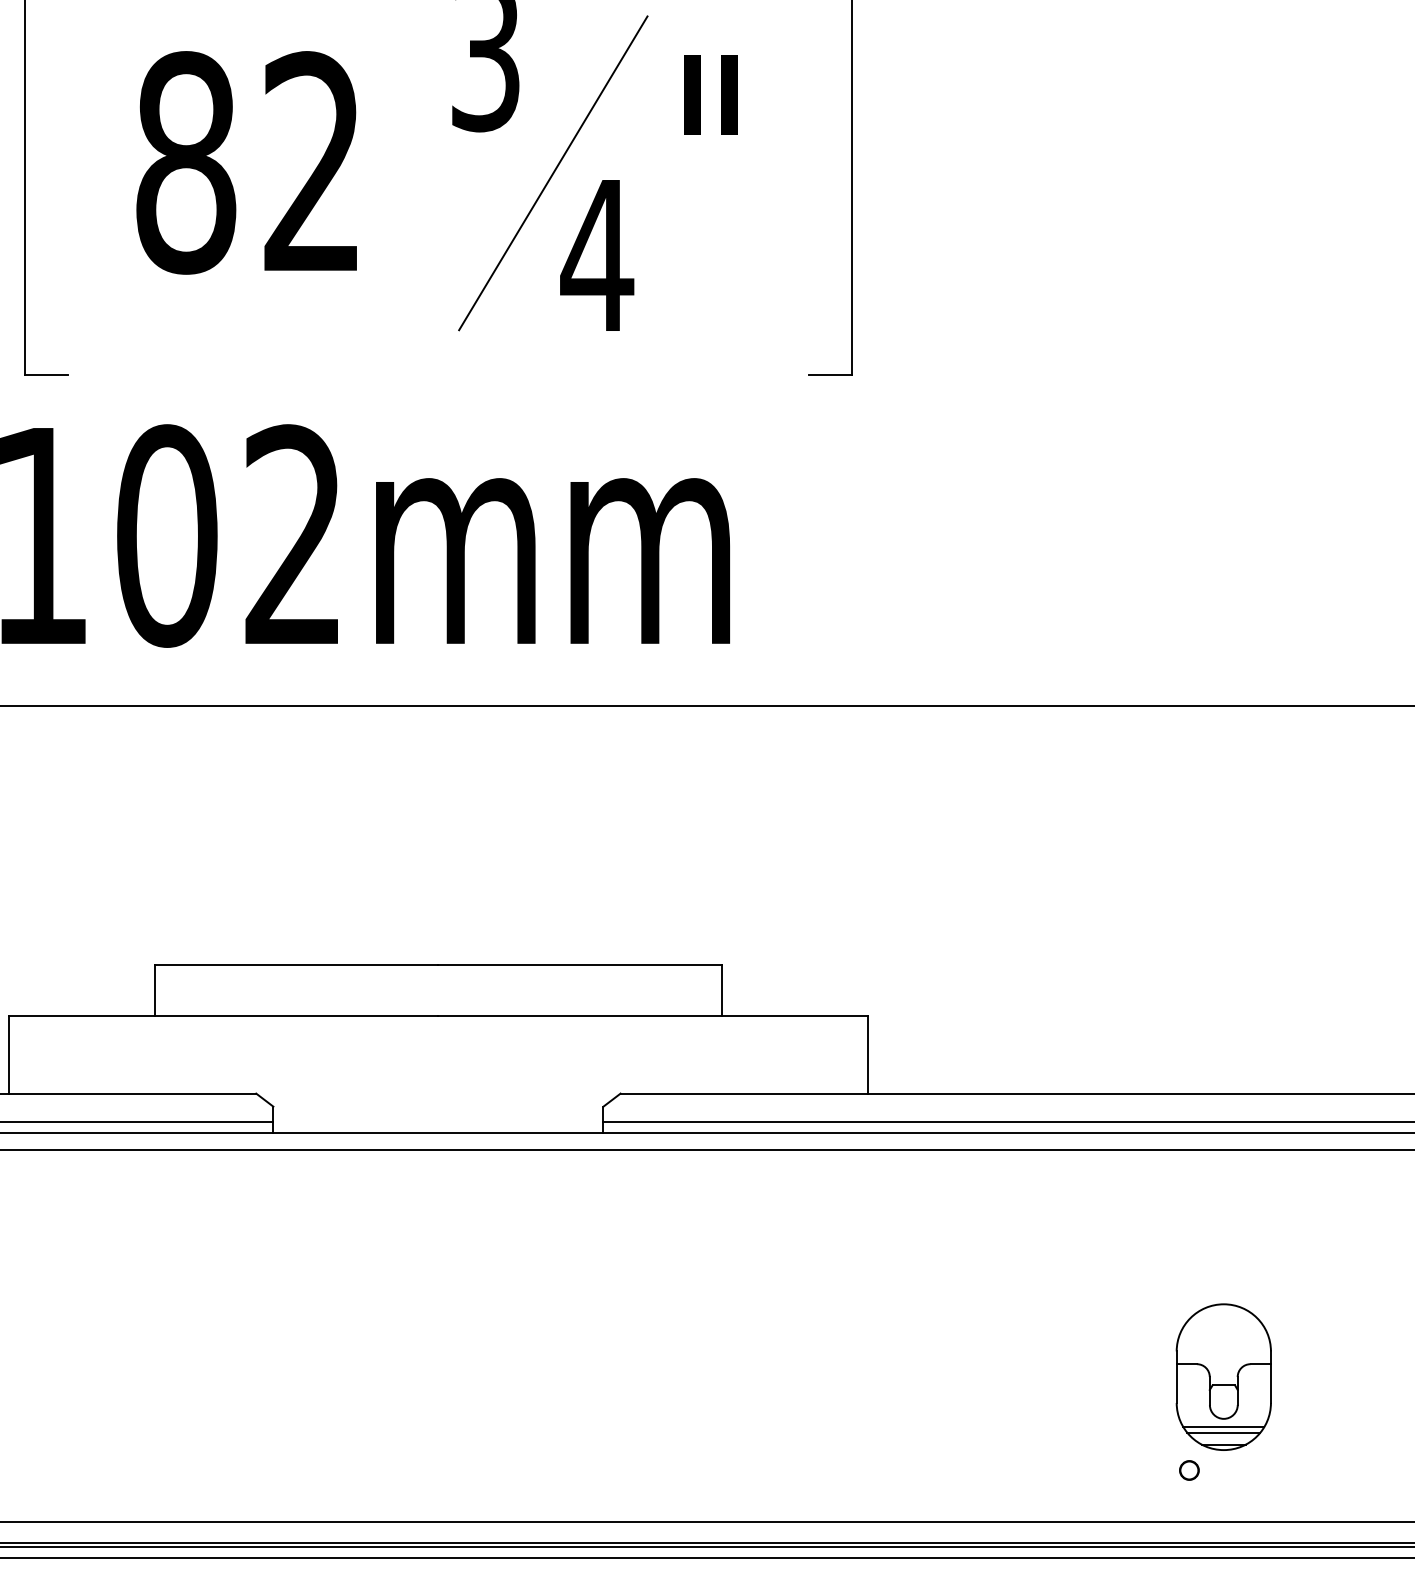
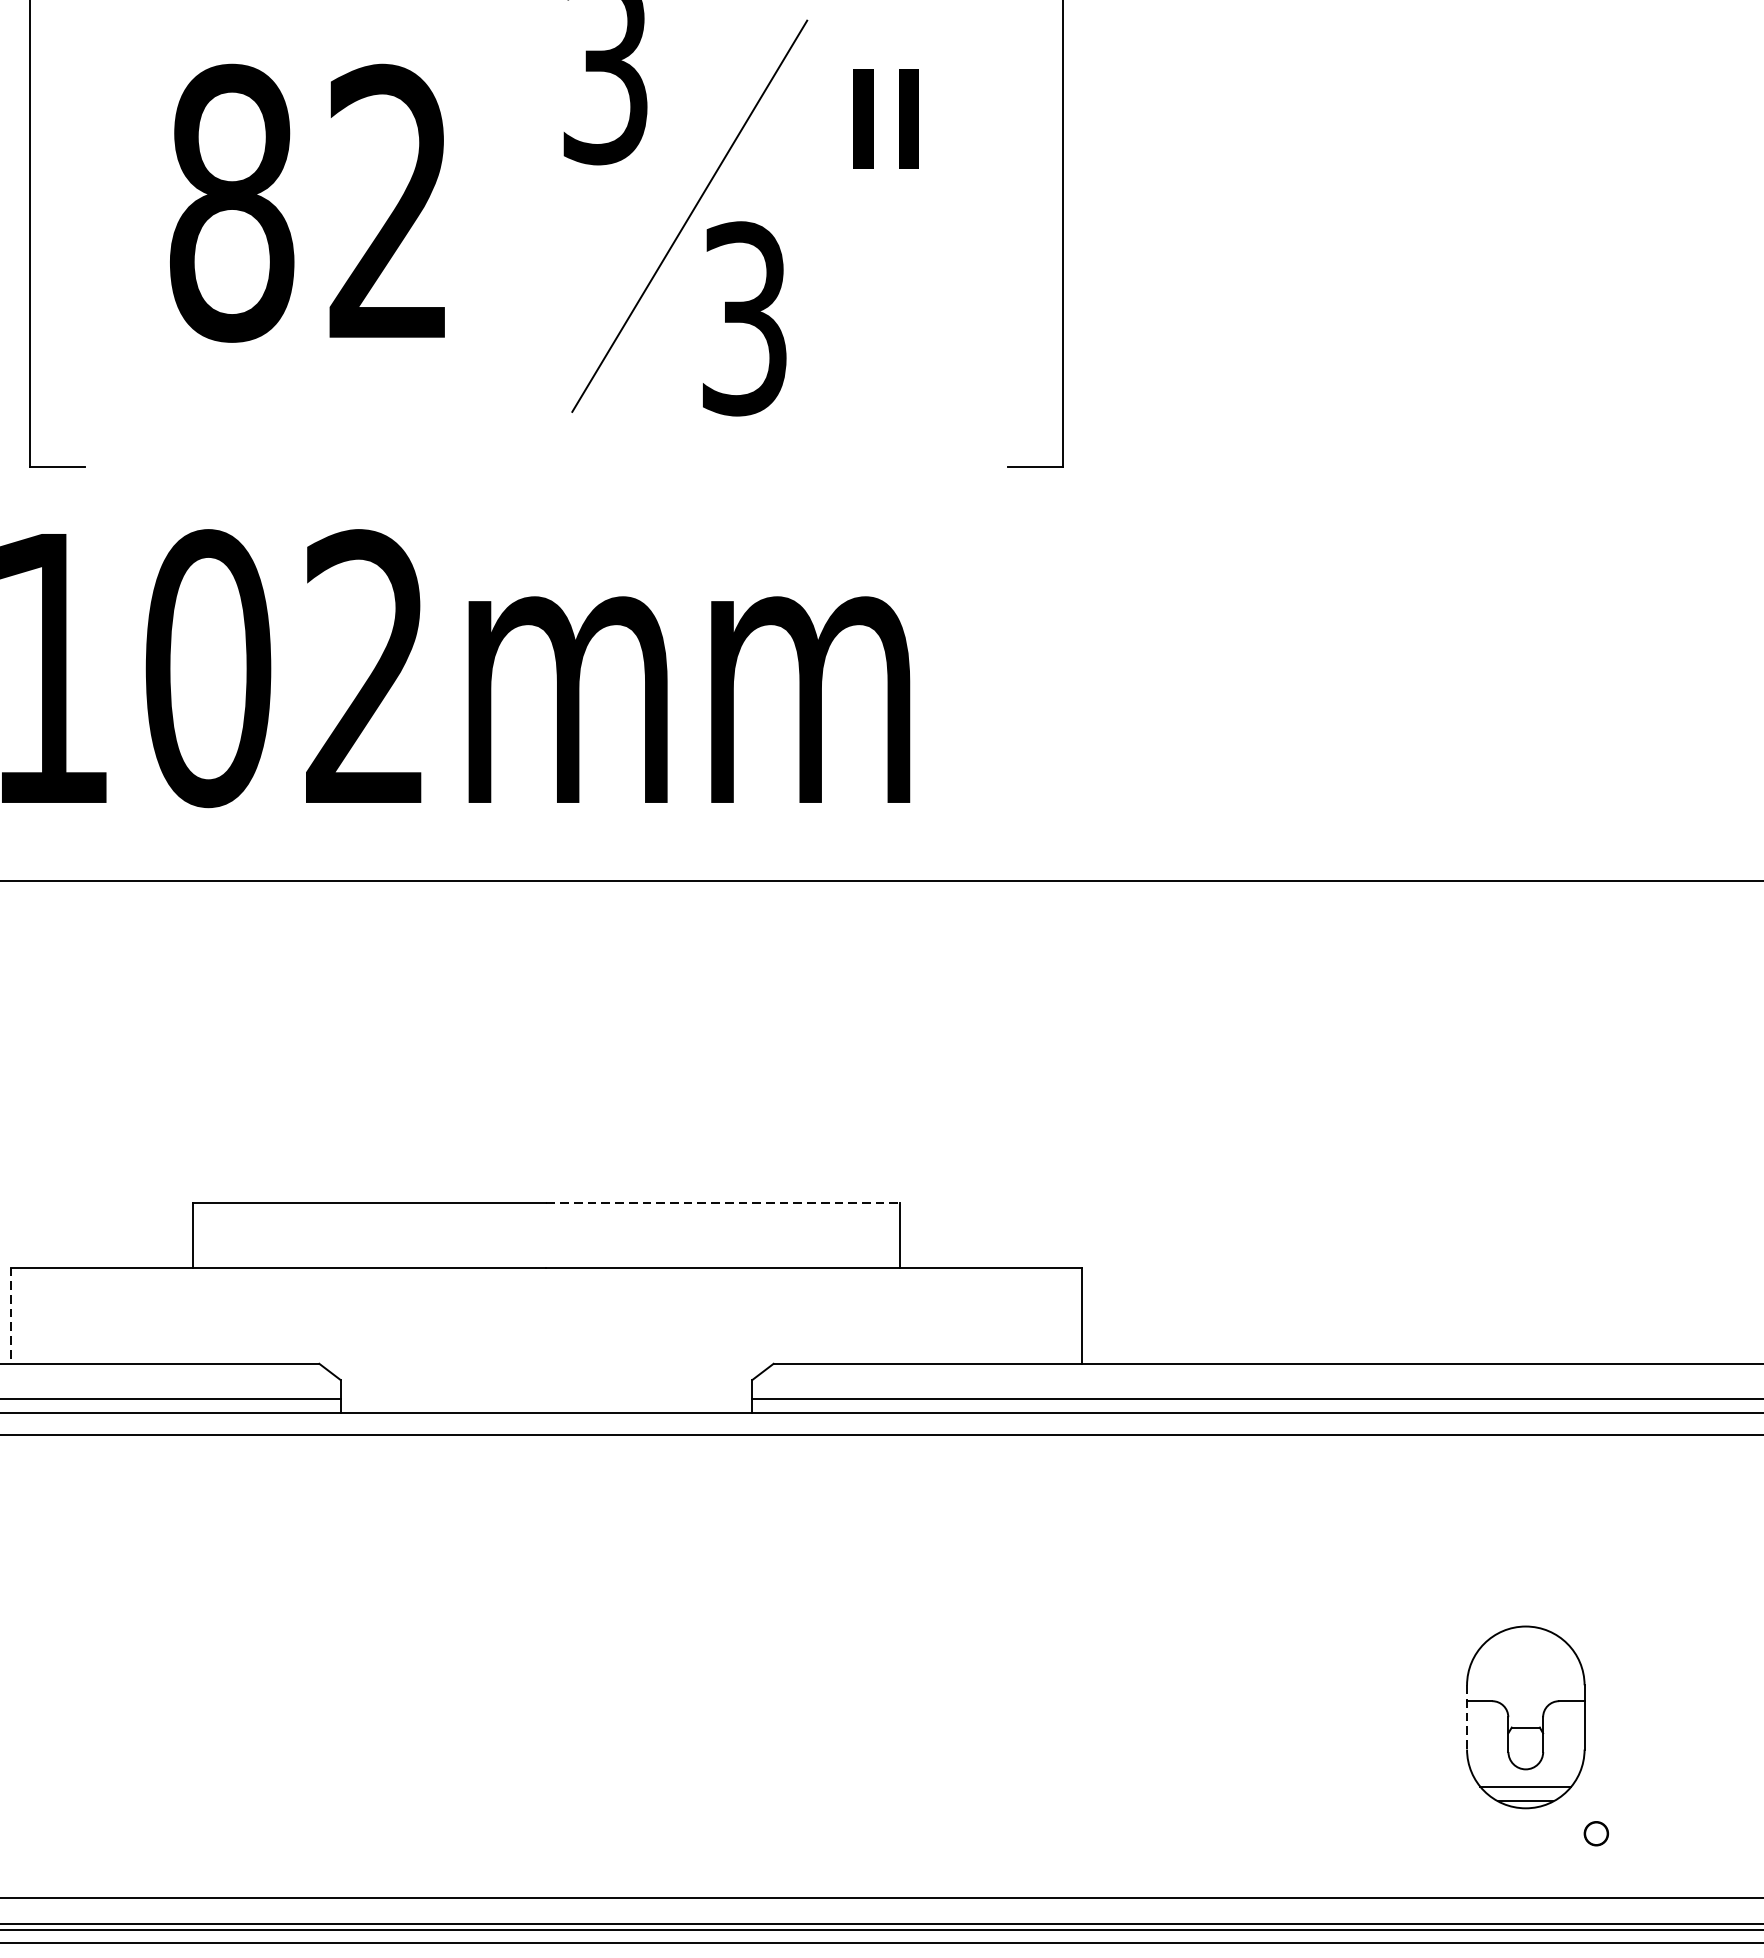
text: (597, 255) -> (744, 318), 4 -> 3
line: (580, 964) -> (723, 1202), solid -> dashed
line: (9, 1055) -> (11, 1316), solid -> dashed
line: (1176, 1377) -> (1466, 1717), solid -> dashed
line: (1223, 1427) -> (1525, 1780), removed
circle: (1189, 1470) -> (1596, 1833), moved

